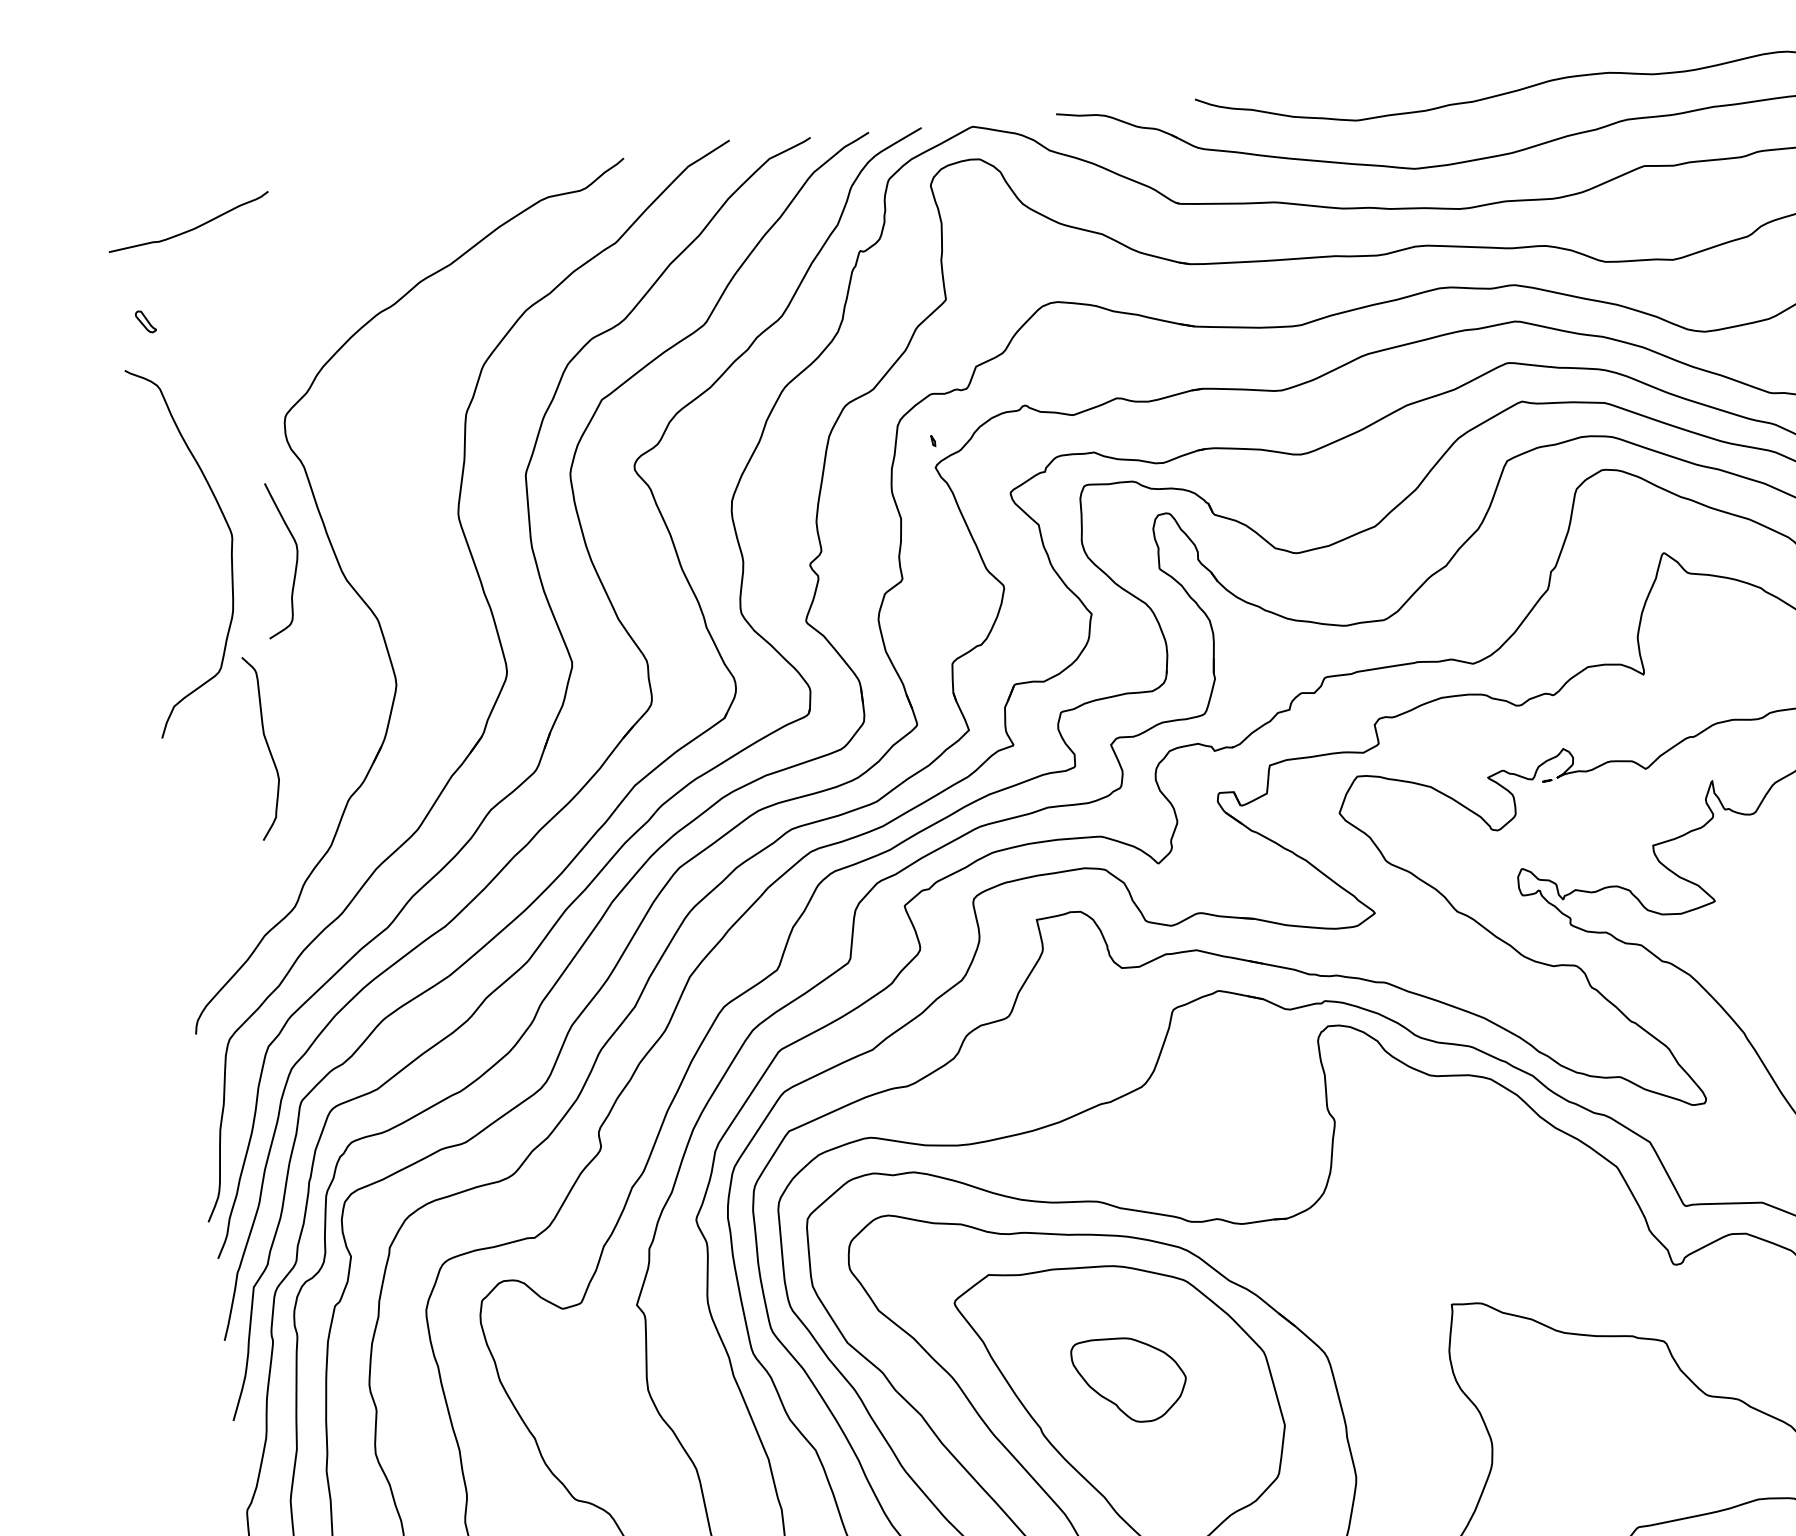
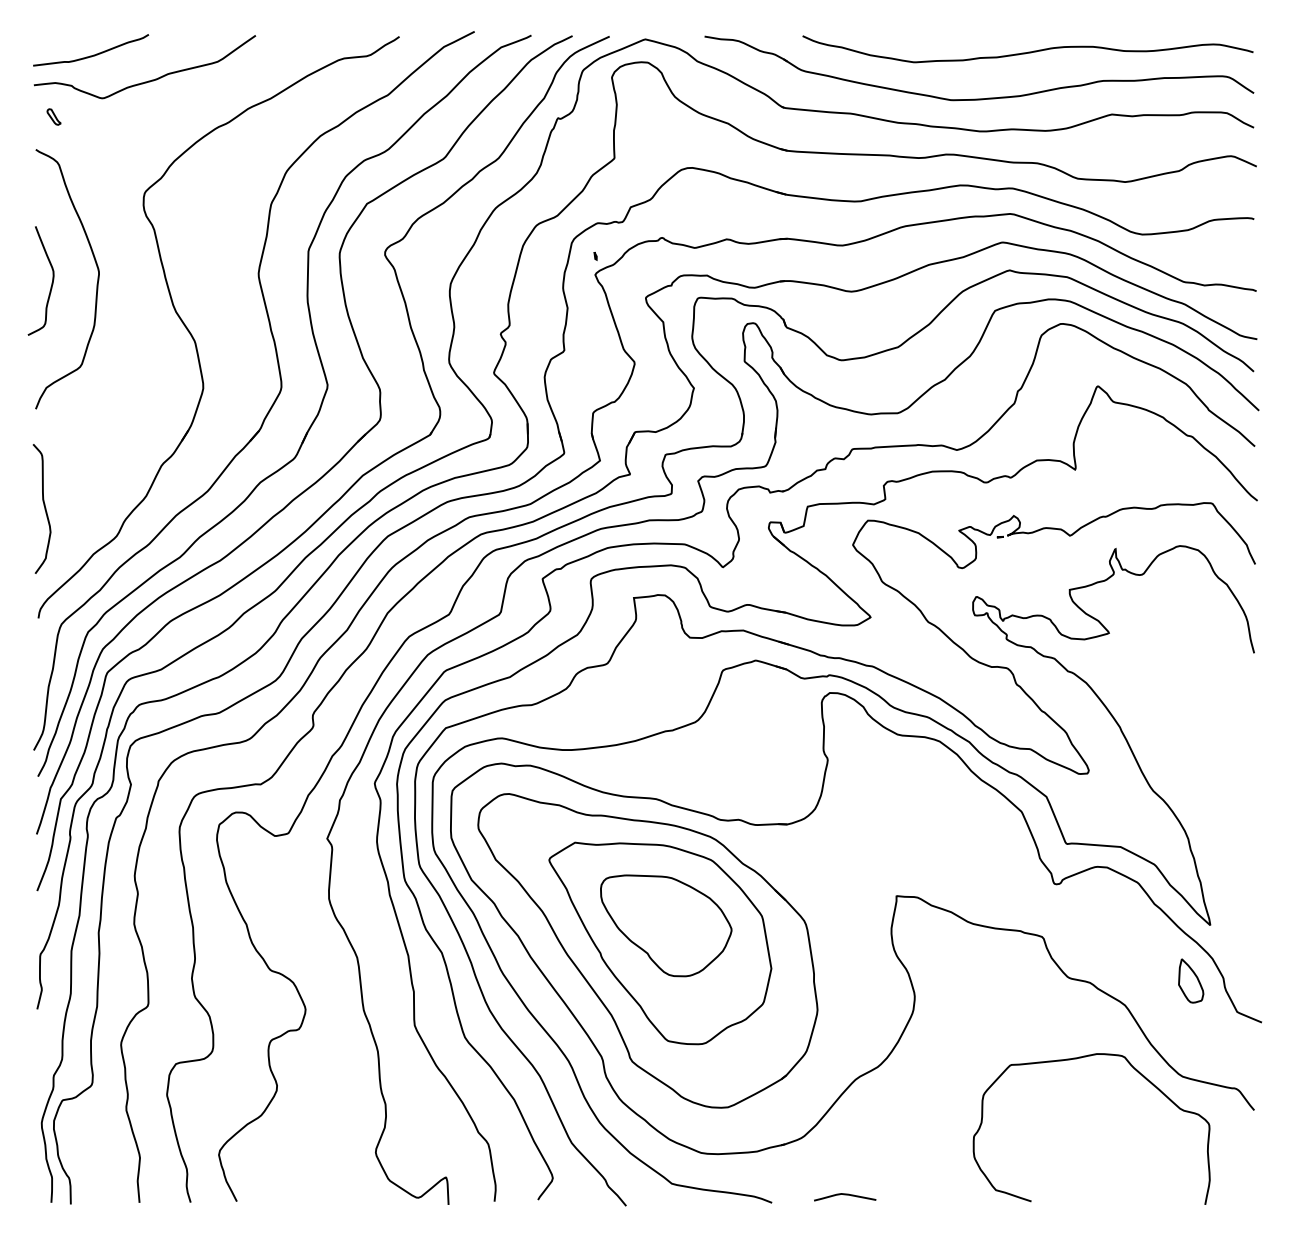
curve: (274, 256) -> (148, 80), added
curve: (295, 560) -> (51, 282), moved
curve: (267, 746) -> (44, 508), moved
part: (1130, 1379) -> (666, 925), size x1.67

